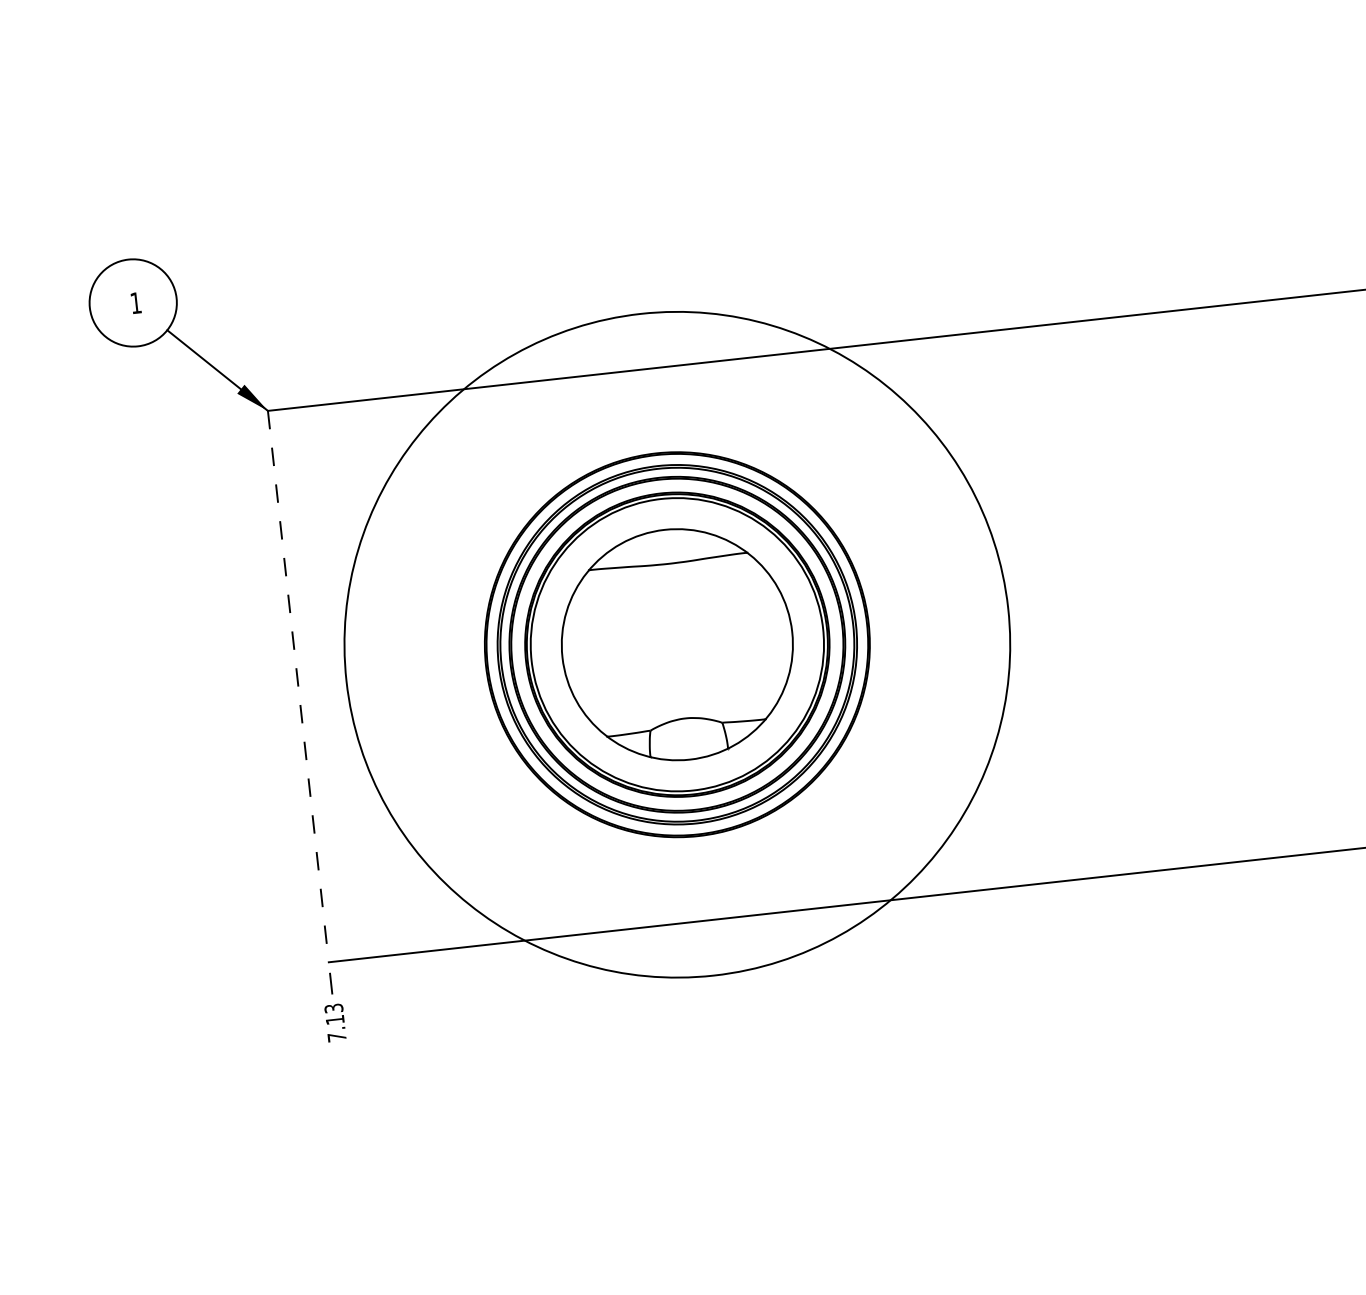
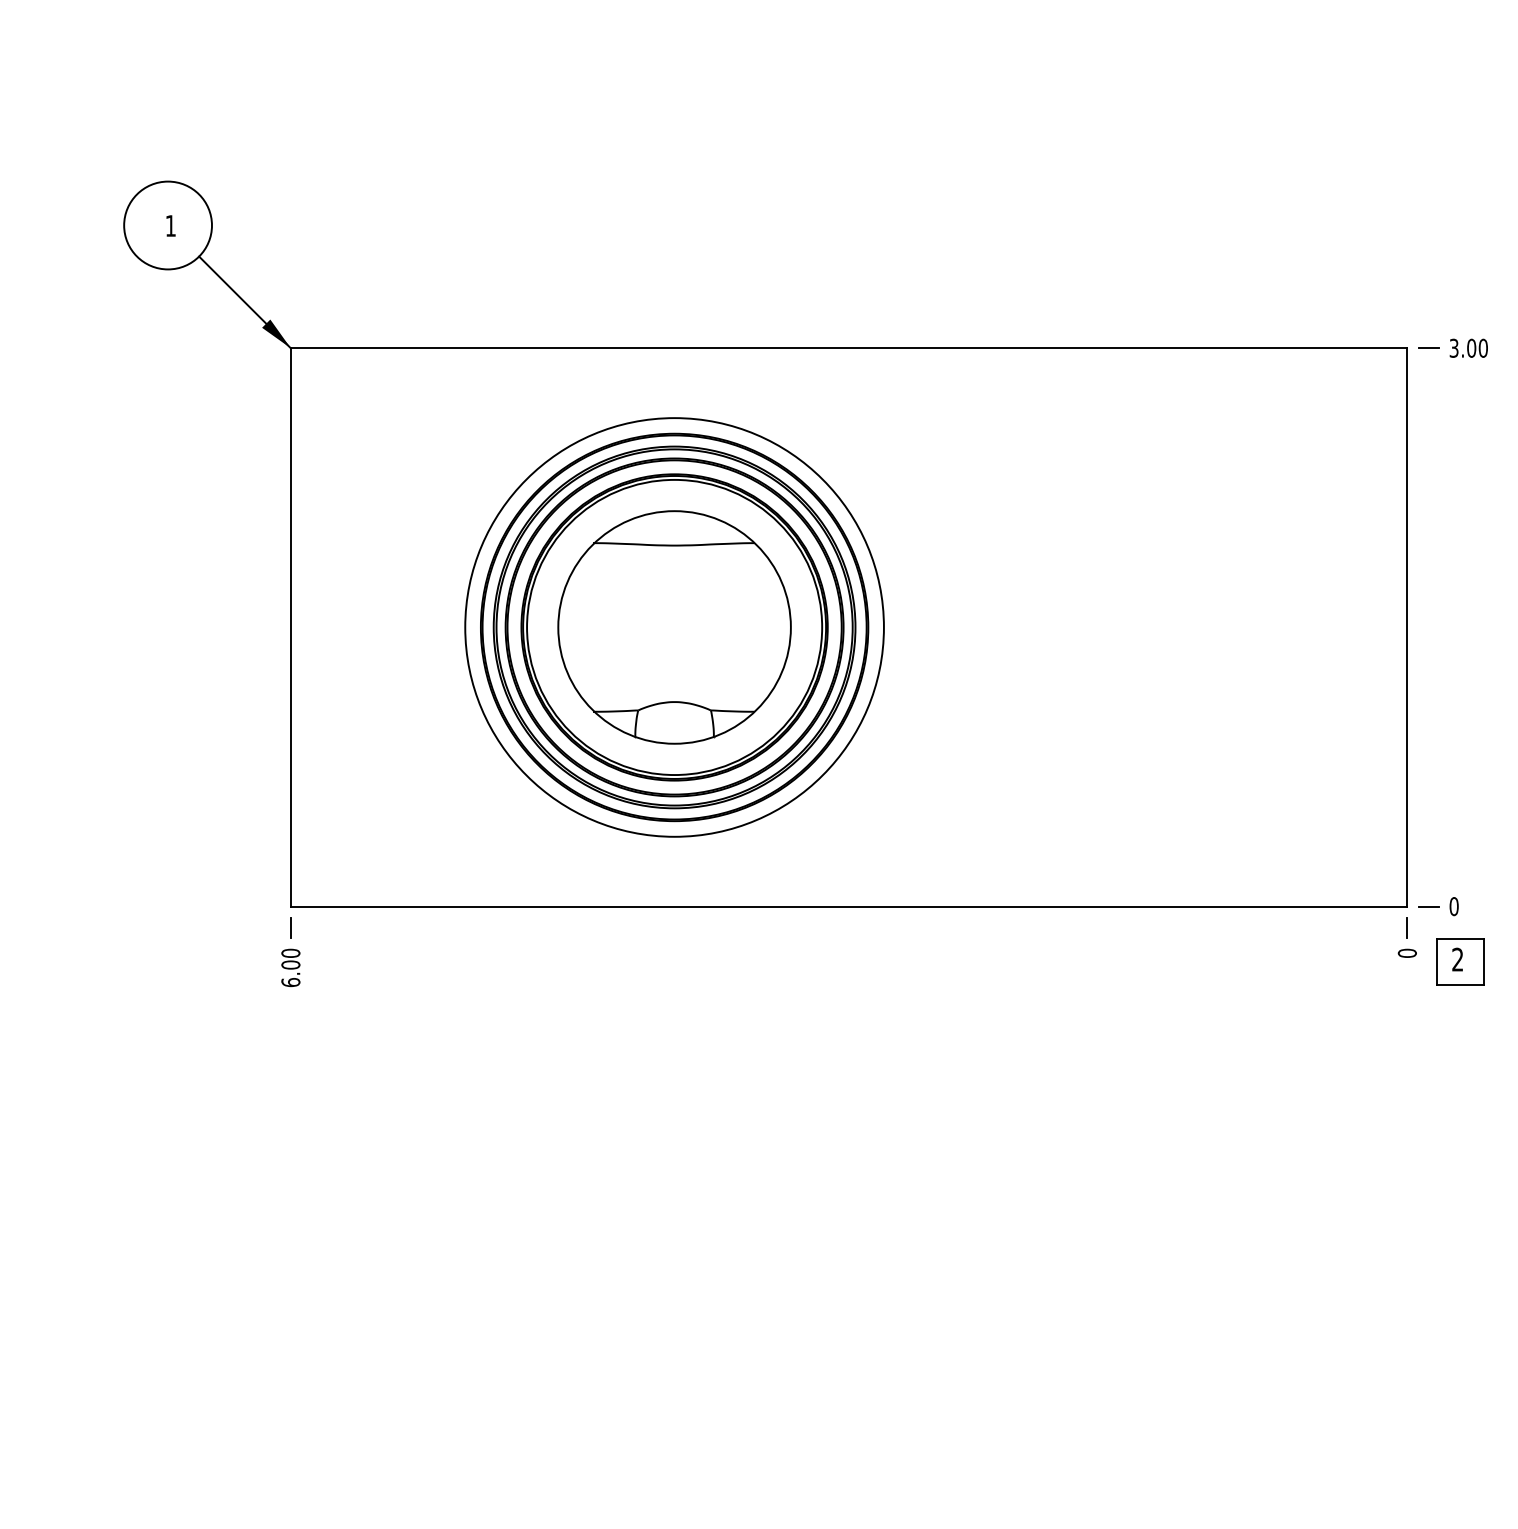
circle: (677, 644) -> (674, 627), size x0.62
line: (297, 686) -> (290, 627), dashed -> solid
text: (335, 1022) -> (290, 967), 7.13 -> 6.00

